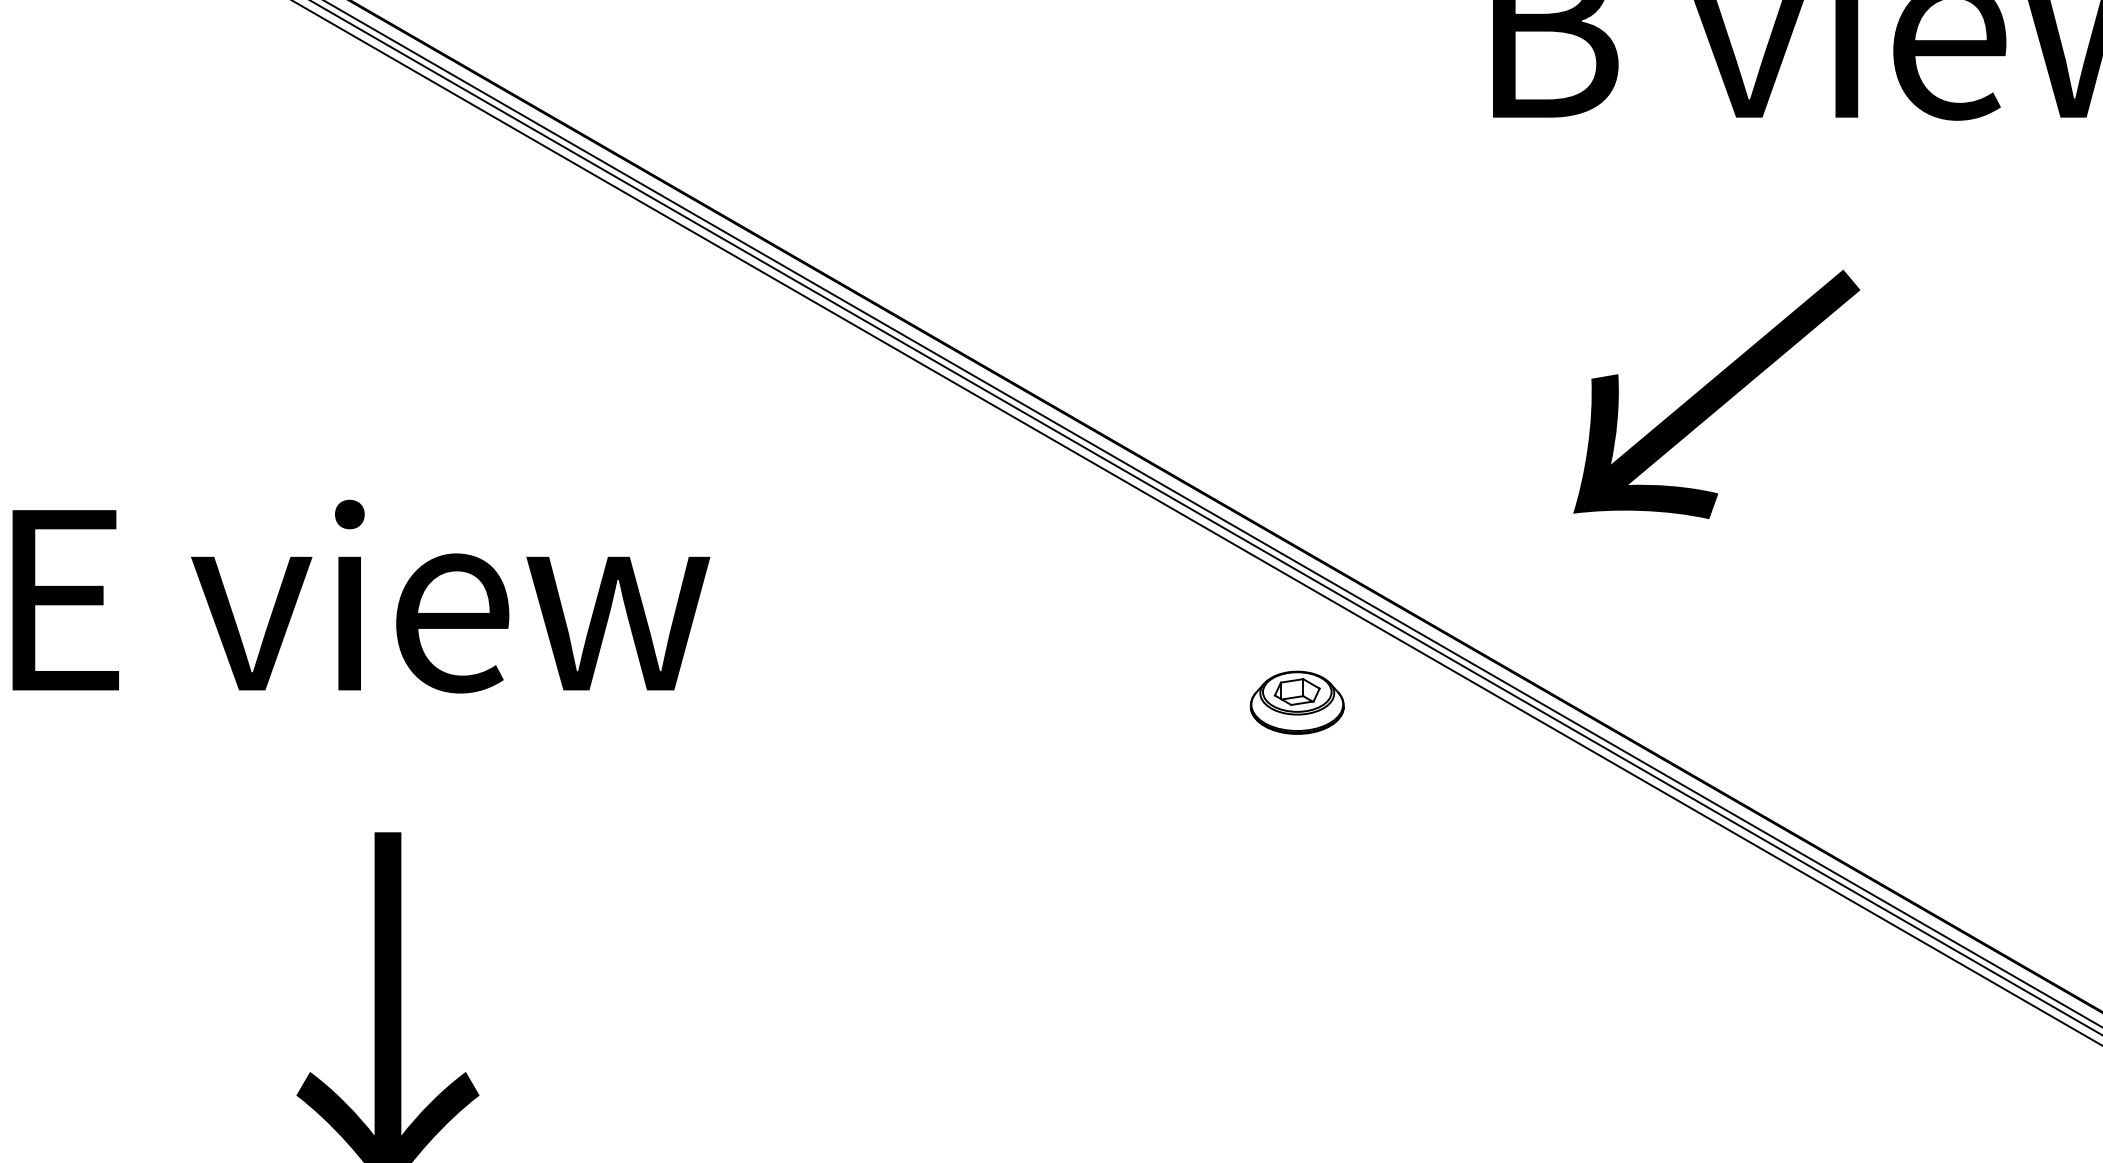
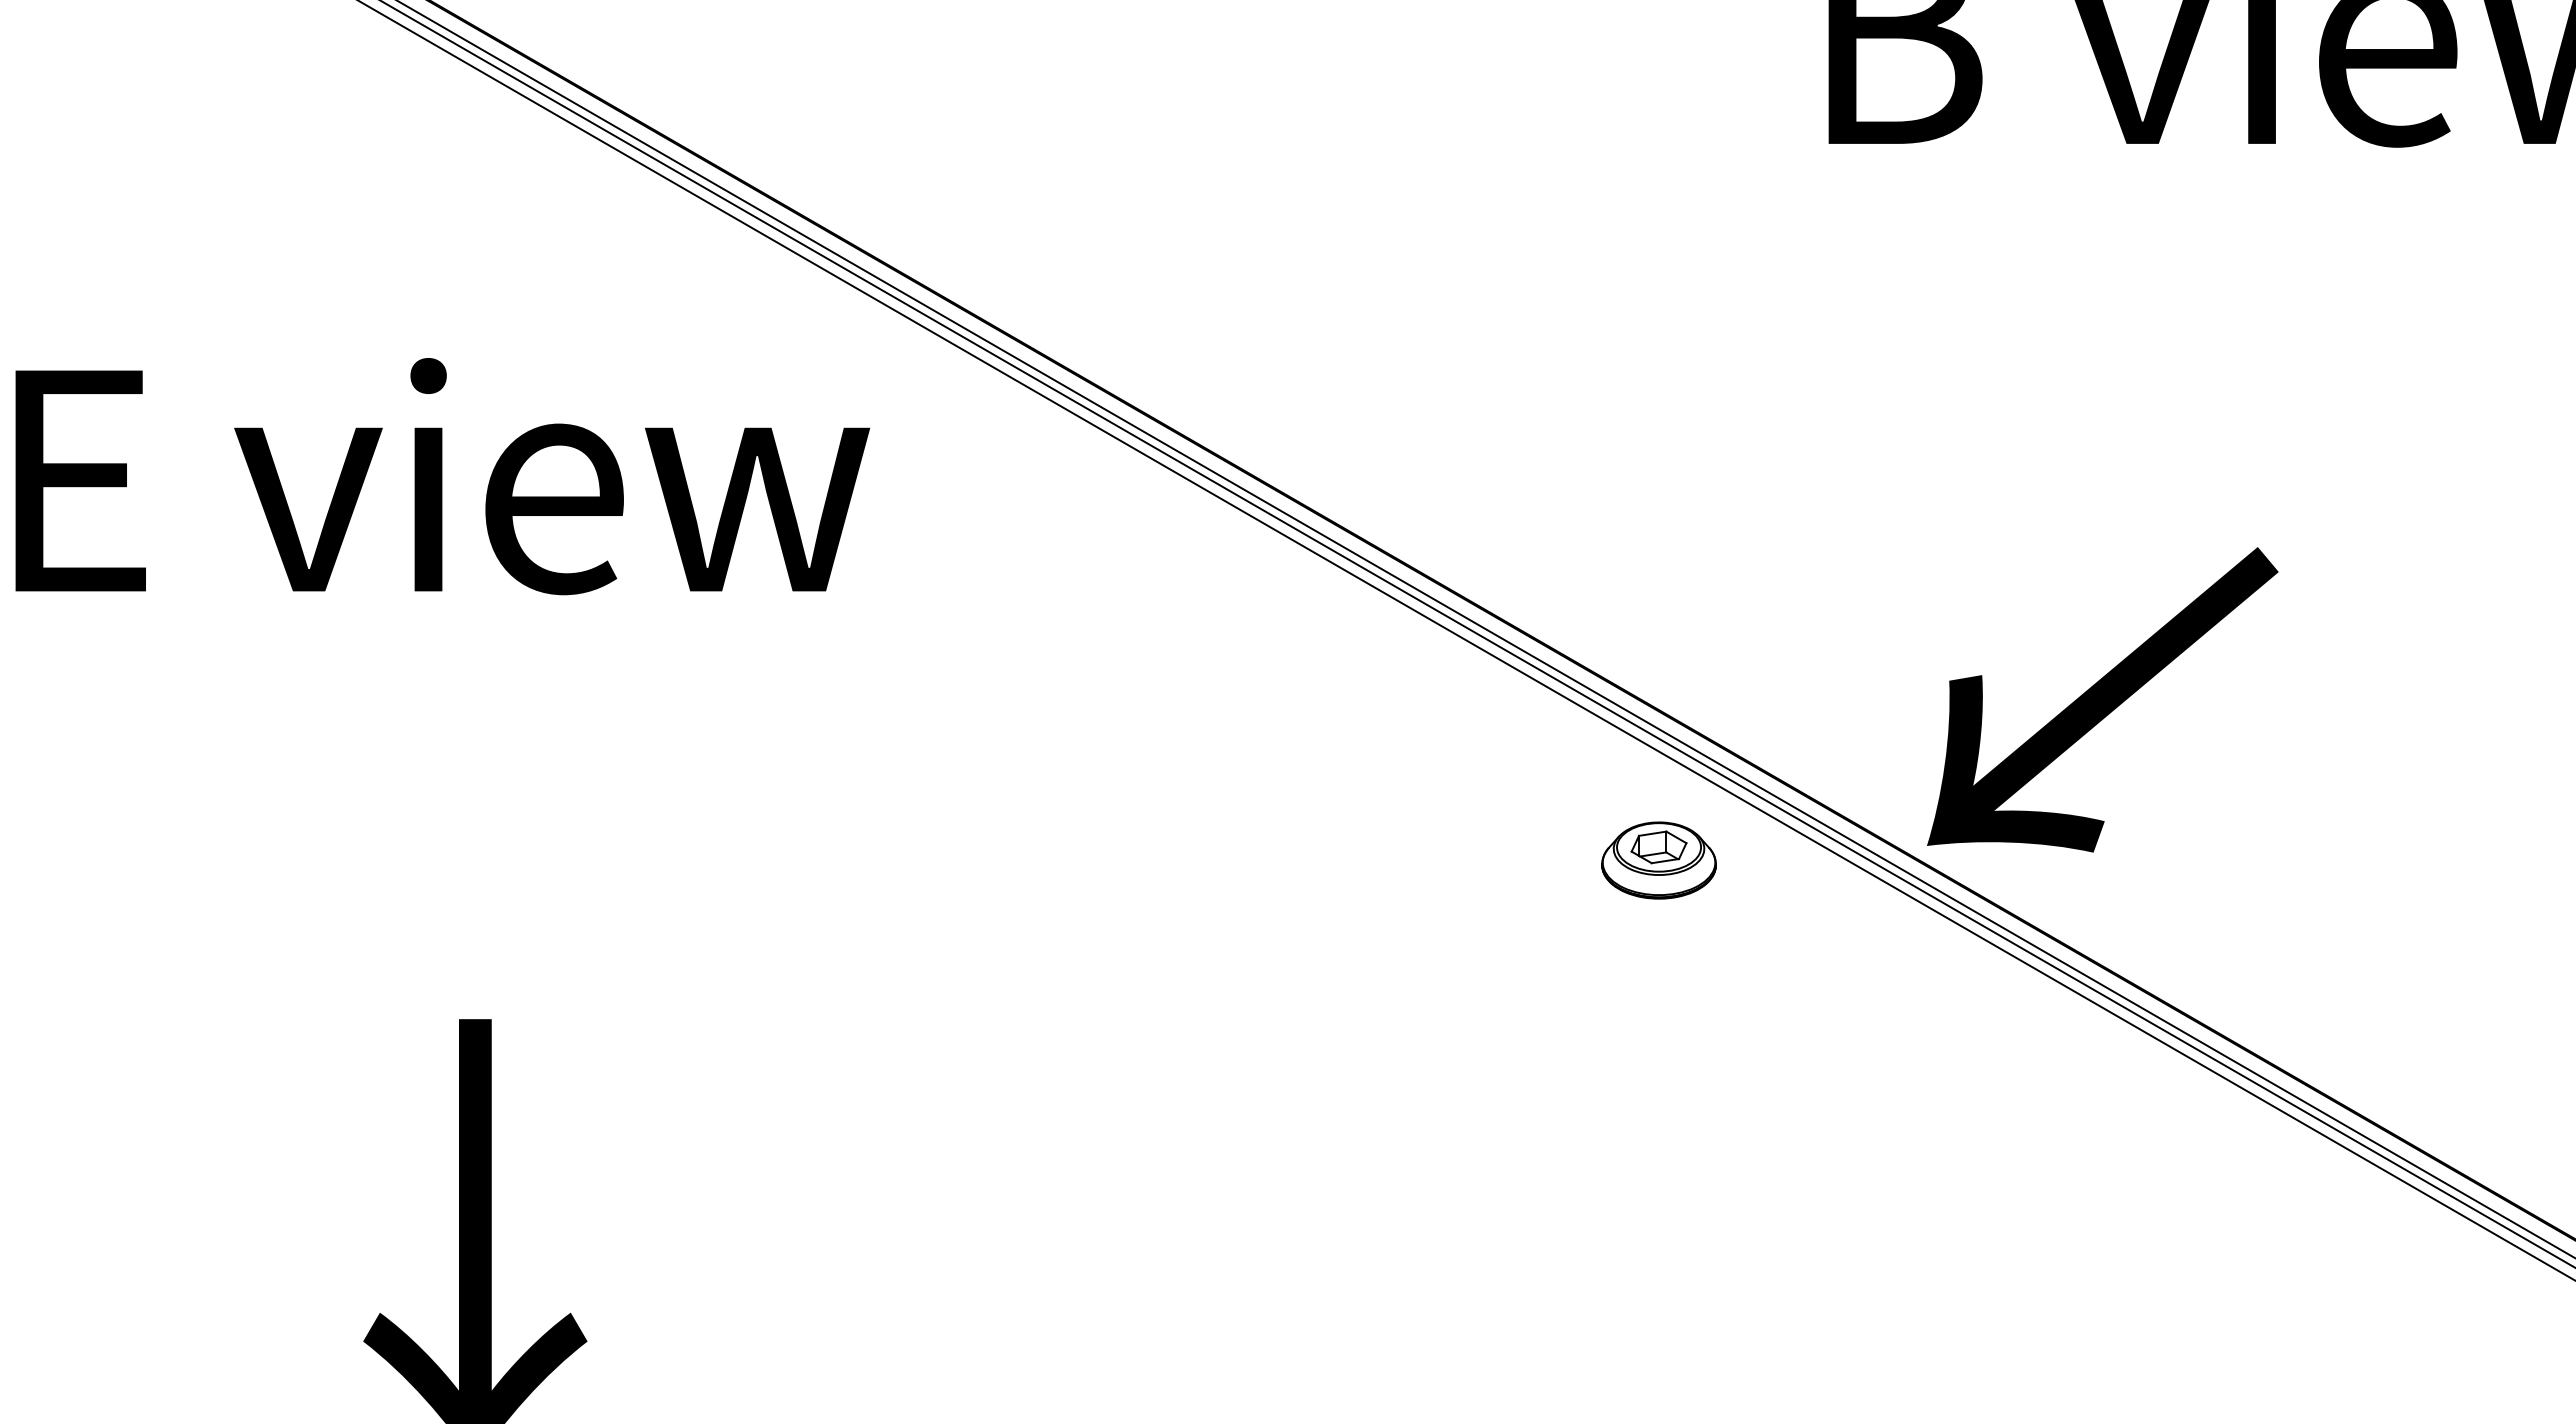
text: (1716, 394) -> (2102, 699), moved
text: (361, 596) -> (442, 476), moved
part: (1296, 702) -> (1658, 860), moved

